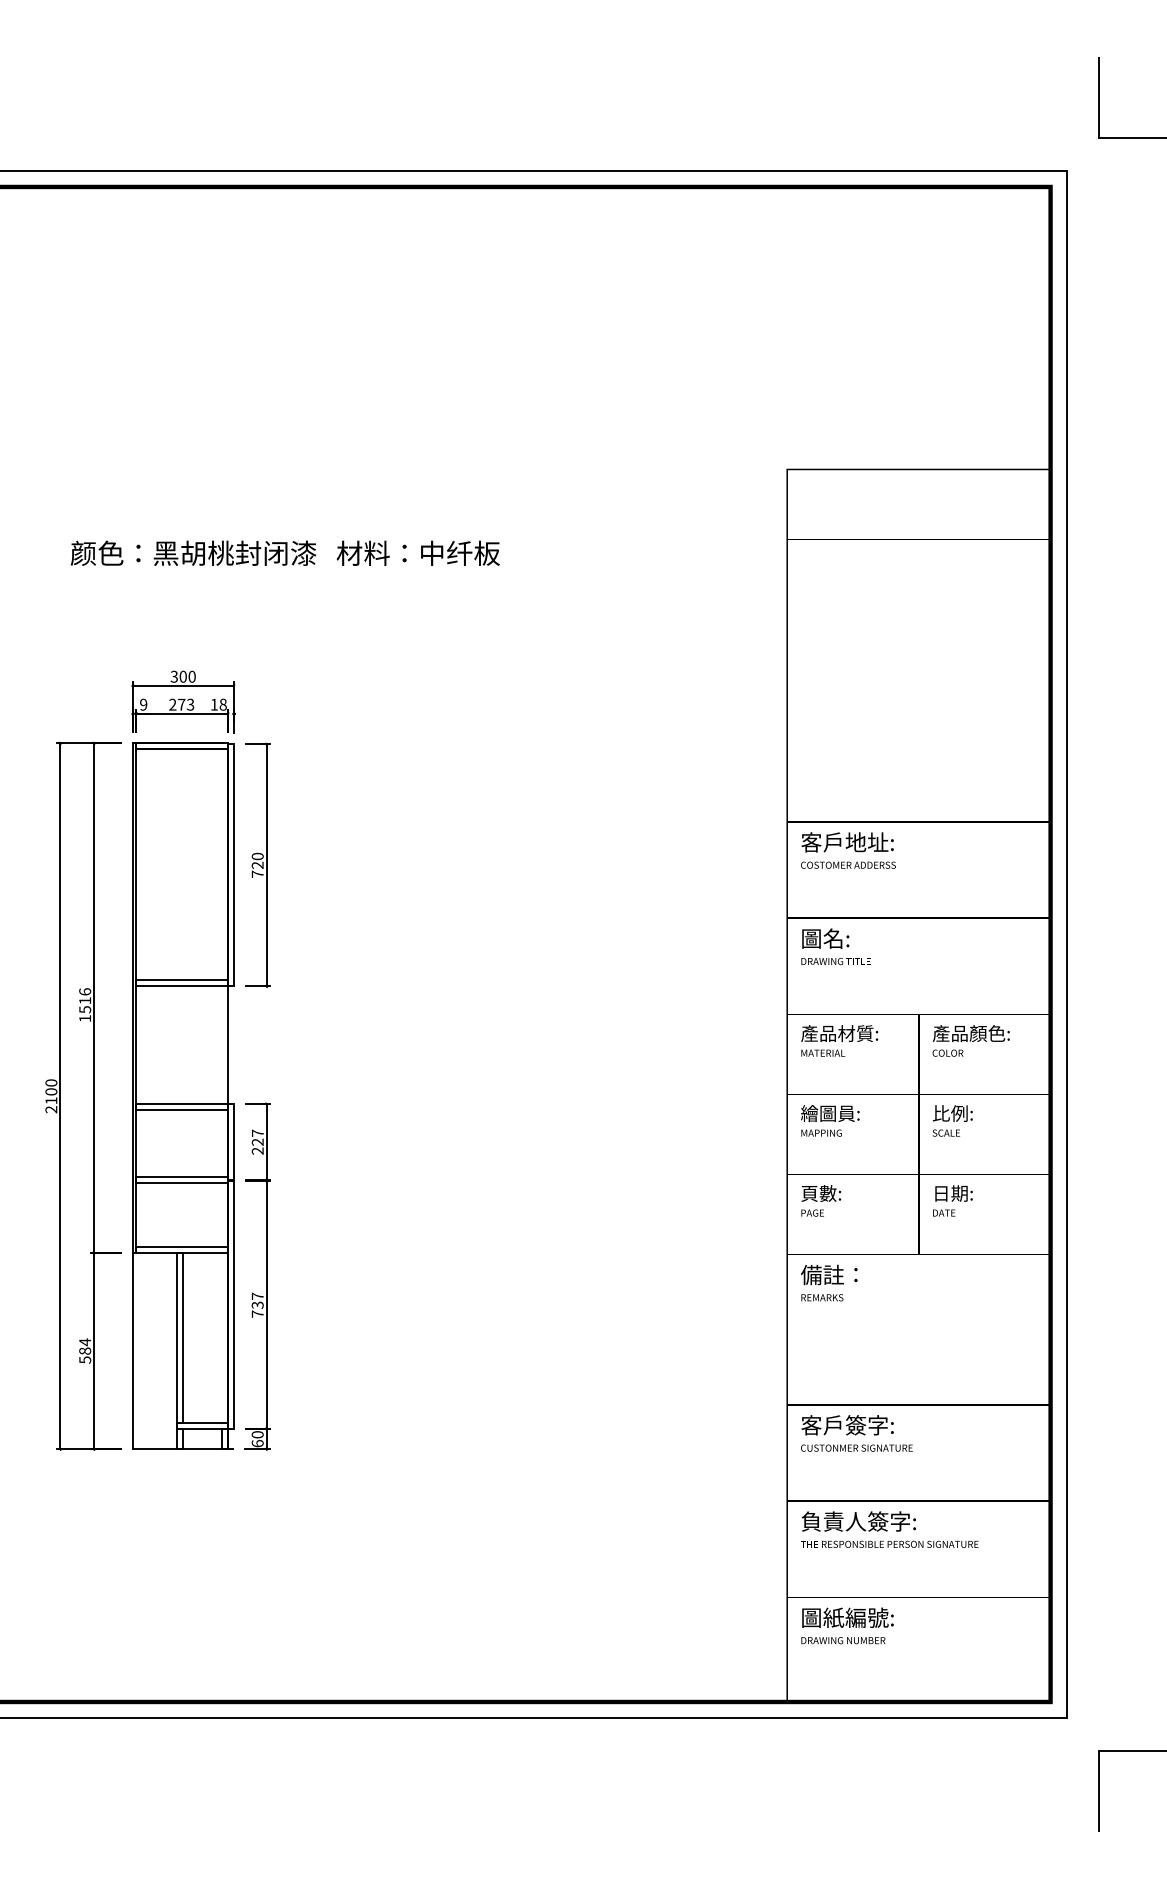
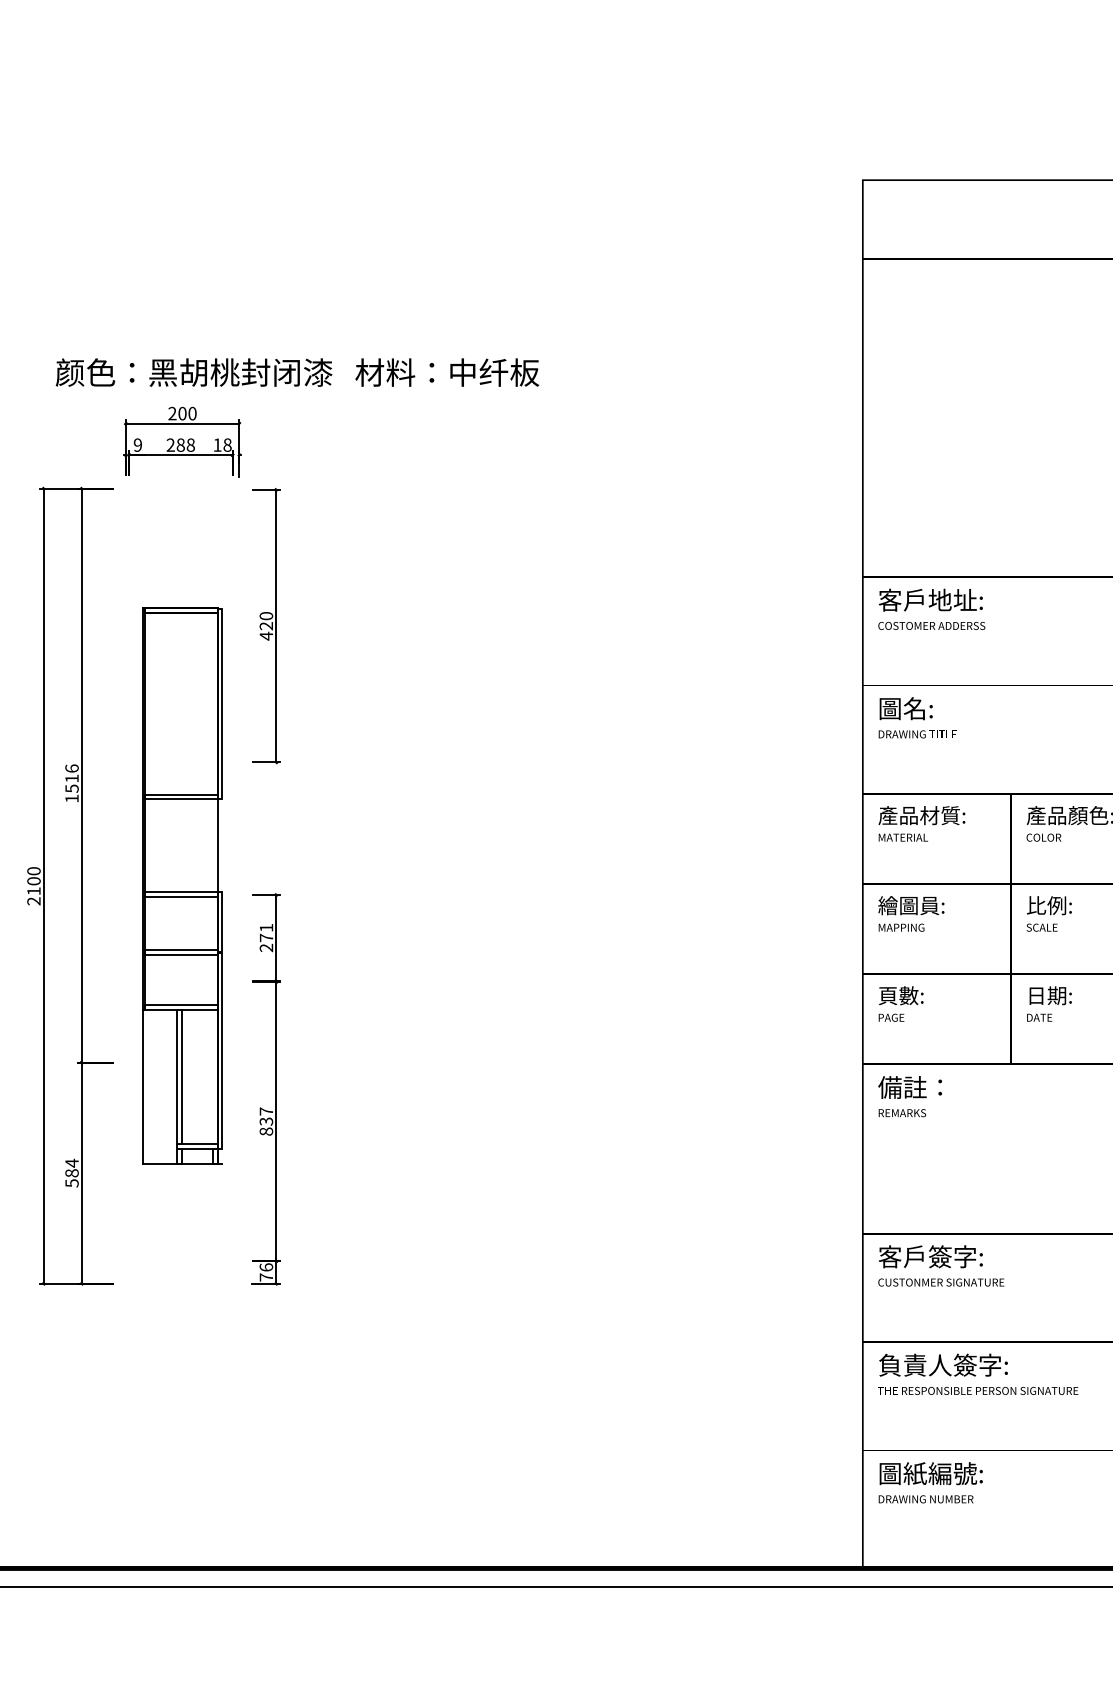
text: (284, 552) -> (296, 371), moved
text: (173, 676) -> (171, 413), 300 -> 200
text: (186, 704) -> (186, 444), 273 -> 288
text: (257, 874) -> (266, 636), 720 -> 420
part: (183, 1095) -> (182, 885), size x0.7
text: (257, 1137) -> (266, 932), 227 -> 271
text: (257, 1313) -> (266, 1130), 737 -> 837
text: (257, 1439) -> (266, 1272), 60 -> 76

